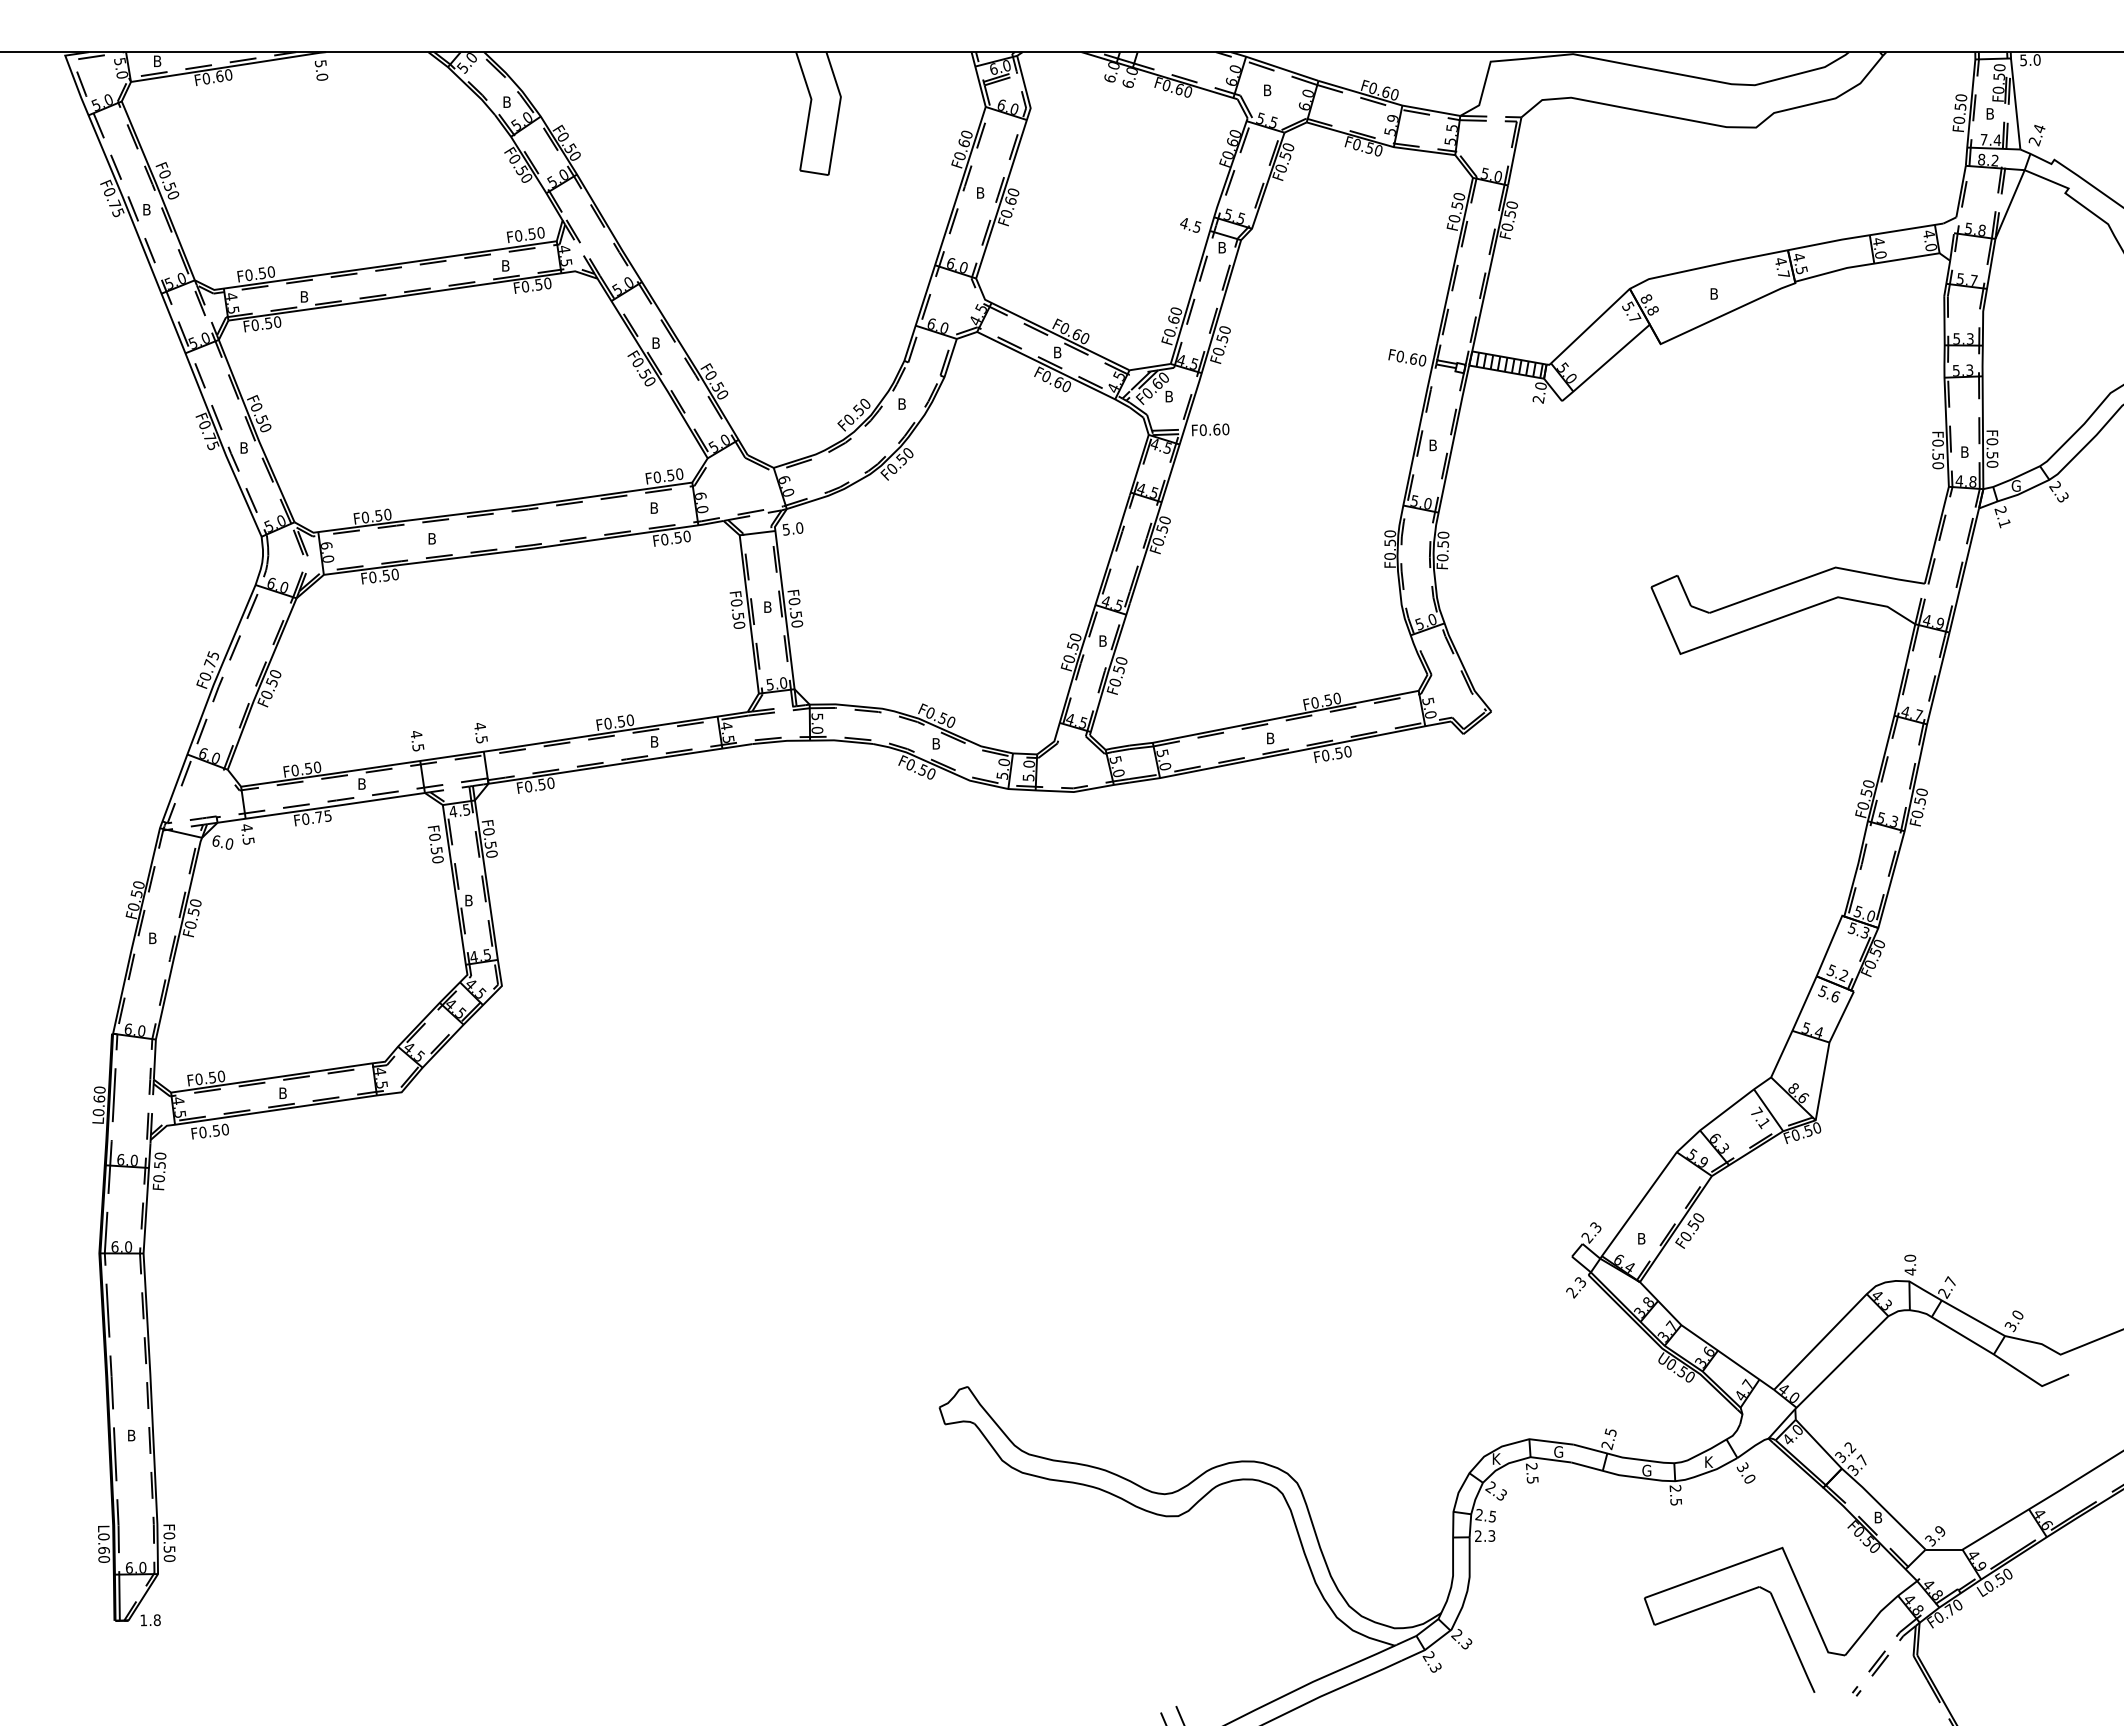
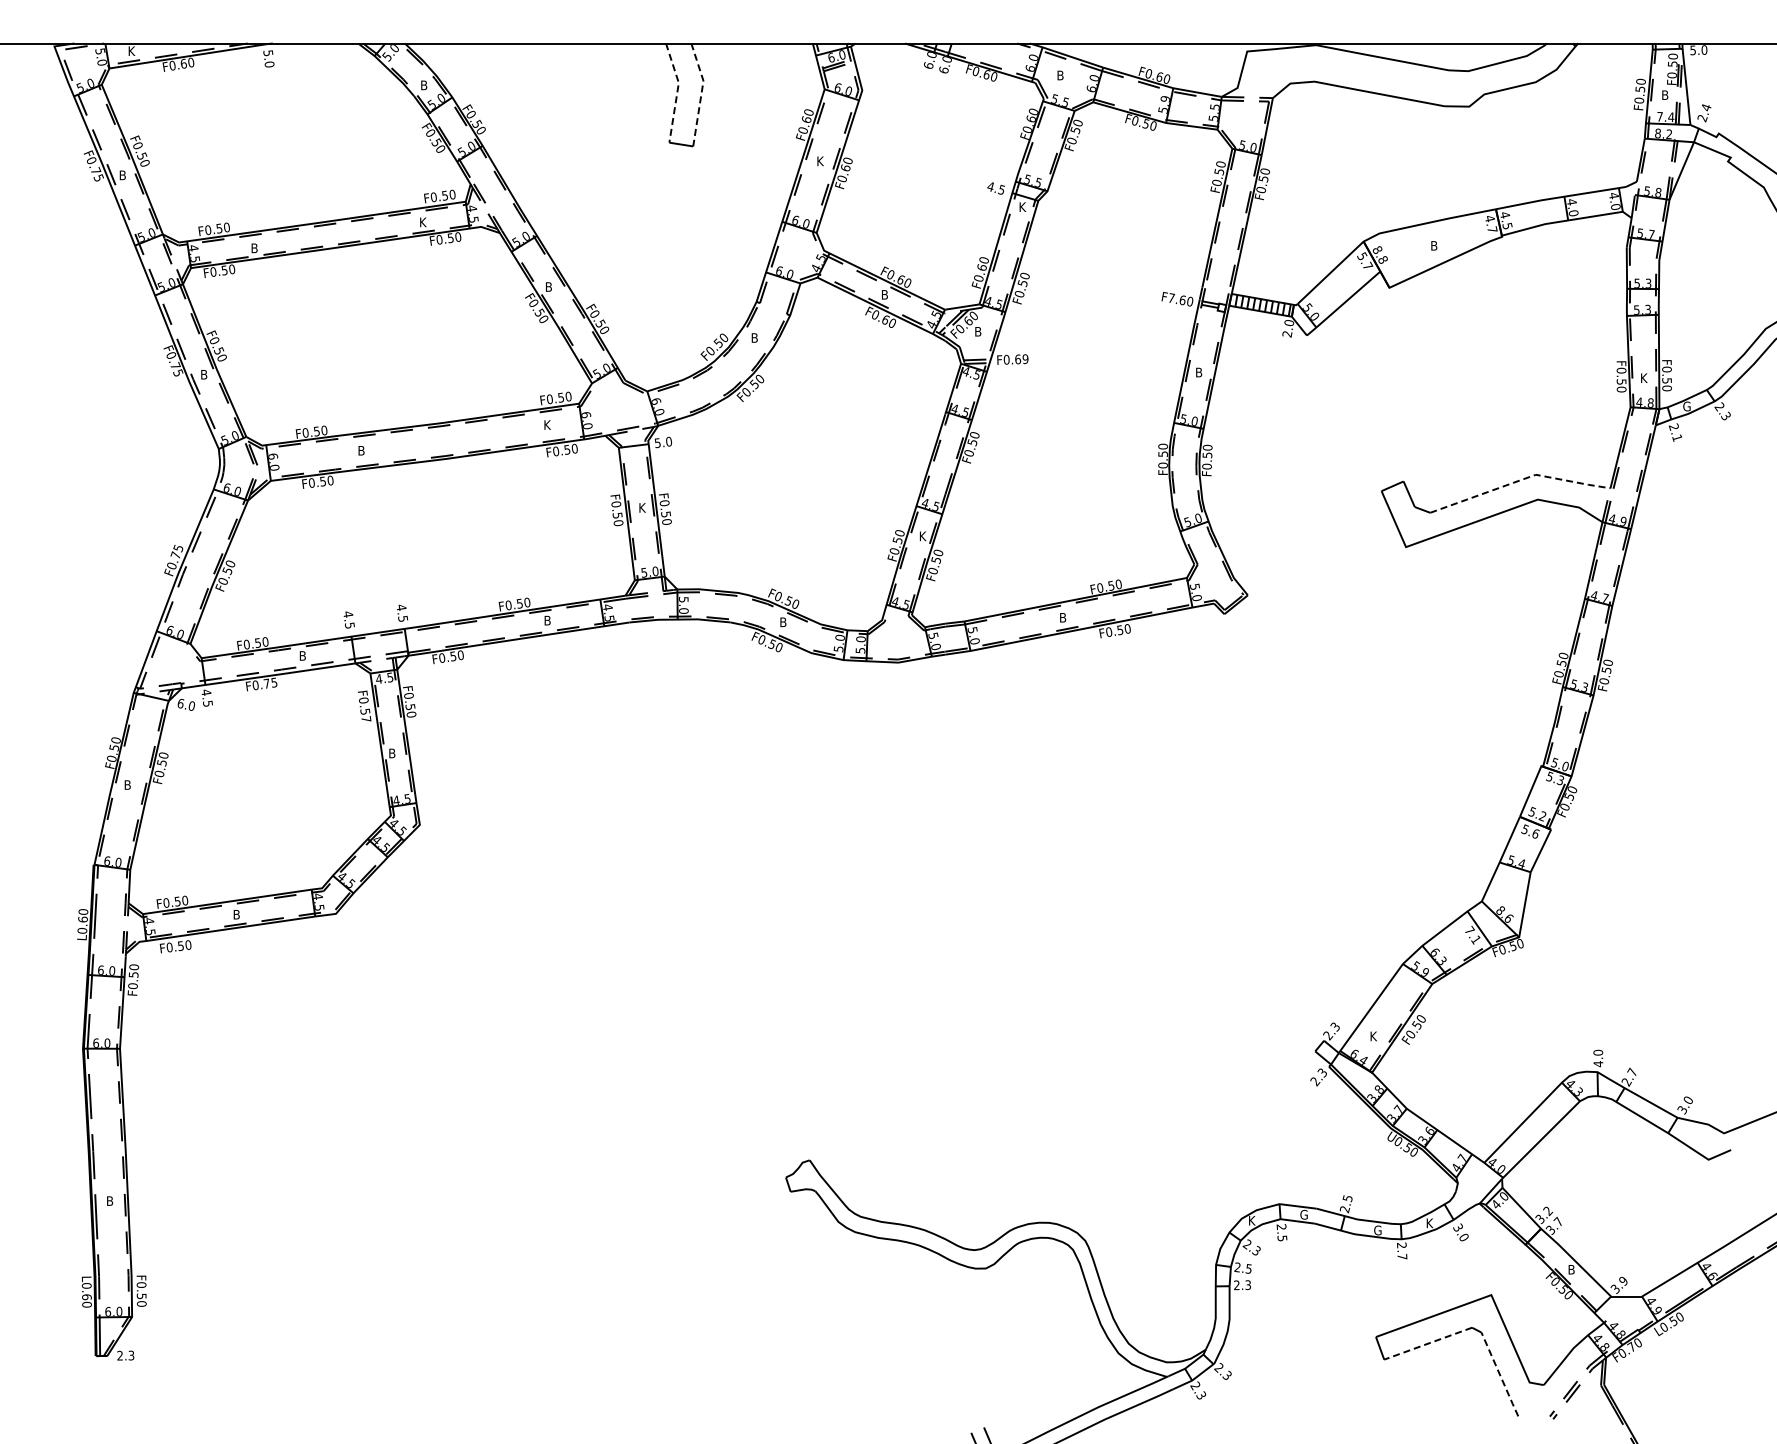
text: (158, 60) -> (132, 50), B -> K
line: (809, 109) -> (677, 91), solid -> dashed
line: (838, 111) -> (701, 93), solid -> dashed
text: (980, 193) -> (820, 161), B -> K
text: (1223, 246) -> (1023, 206), B -> K
text: (506, 266) -> (423, 222), B -> K
text: (1400, 356) -> (1171, 298), F0.60 -> F7.60
text: (1225, 429) -> (1025, 359), F0.60 -> F0.69
text: (1965, 451) -> (1644, 377), B -> K
text: (654, 507) -> (547, 424), B -> K
line: (1816, 574) -> (1519, 480), solid -> dashed
text: (768, 606) -> (642, 507), B -> K
text: (1103, 641) -> (923, 536), B -> K
text: (438, 860) -> (366, 719), F0.50 -> F0.57
text: (1641, 1238) -> (1373, 1036), B -> K
text: (1676, 1501) -> (1402, 1256), 2.5 -> 2.7
line: (1707, 1605) -> (1428, 1343), solid -> dashed
text: (150, 1620) -> (125, 1355), 1.8 -> 2.3
line: (1792, 1642) -> (1499, 1374), solid -> dashed

